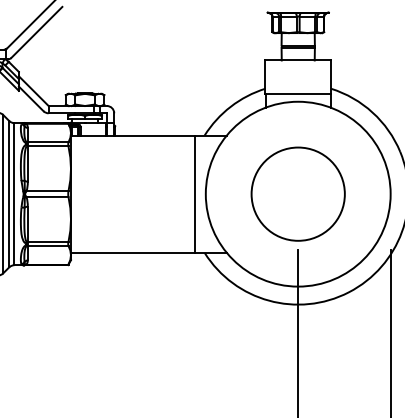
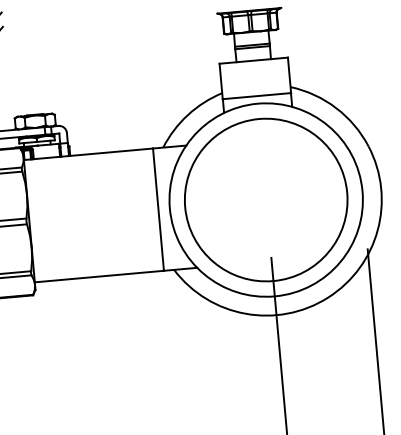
circle: (297, 193) -> (265, 199), size x1.67

